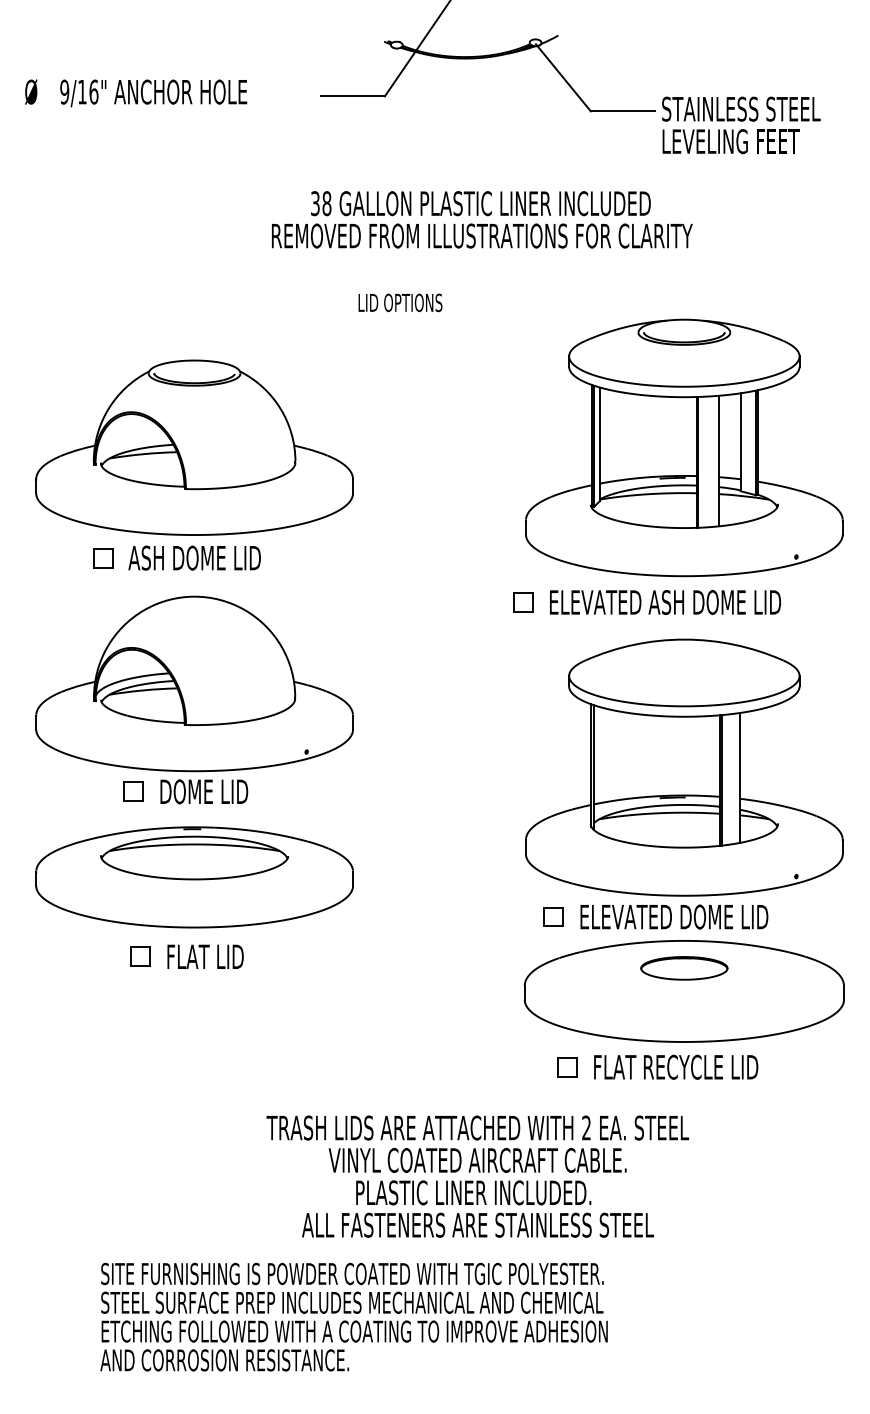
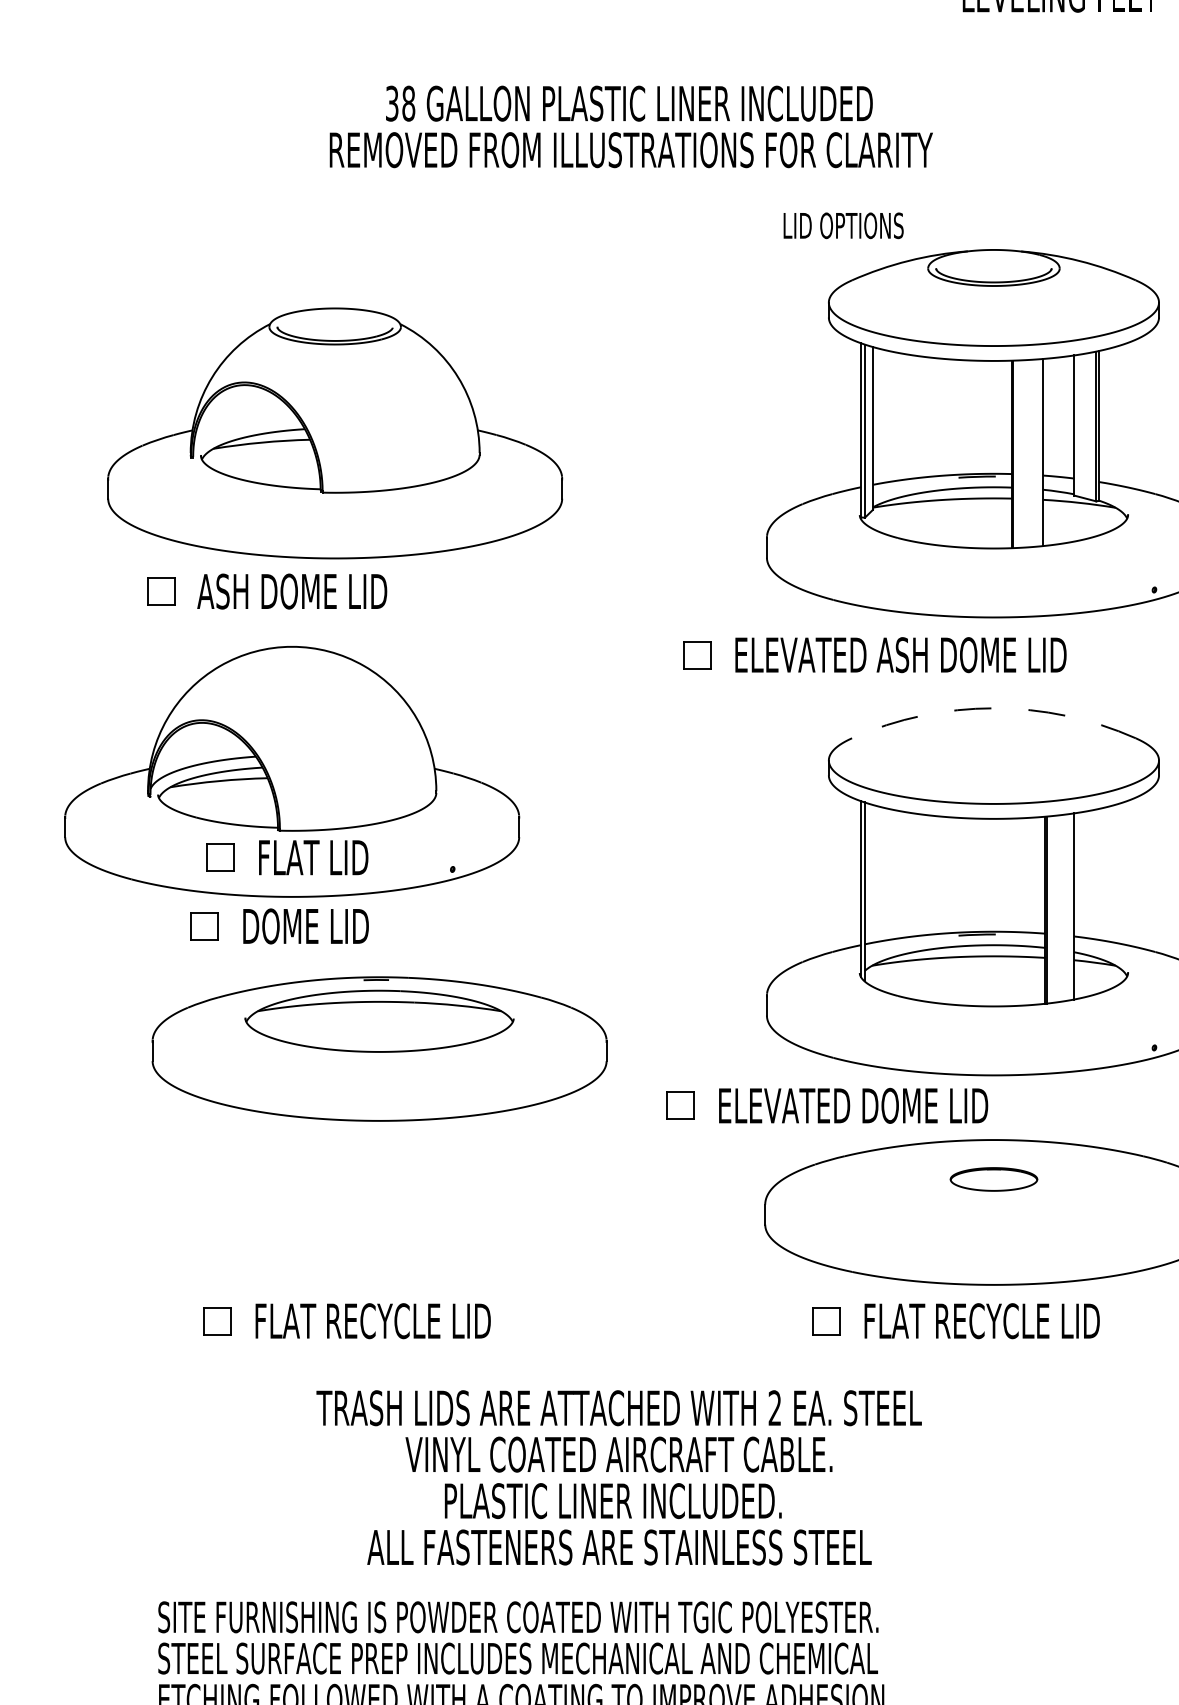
text: (482, 219) -> (631, 126), moved
text: (400, 302) -> (843, 225), moved
part: (194, 447) -> (335, 433), moved
part: (647, 602) -> (875, 655), moved
arc: (684, 639) -> (994, 708), solid -> dashed
part: (194, 877) -> (379, 1049), moved
part: (655, 916) -> (826, 1105), moved
part: (186, 956) -> (286, 857), moved
part: (684, 968) -> (994, 1179), size x0.7
part: (232, 1066) -> (346, 1320), added
text: (477, 1176) -> (618, 1477), moved

